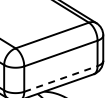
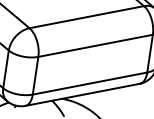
line: (60, 78) -> (89, 82), dashed -> solid

